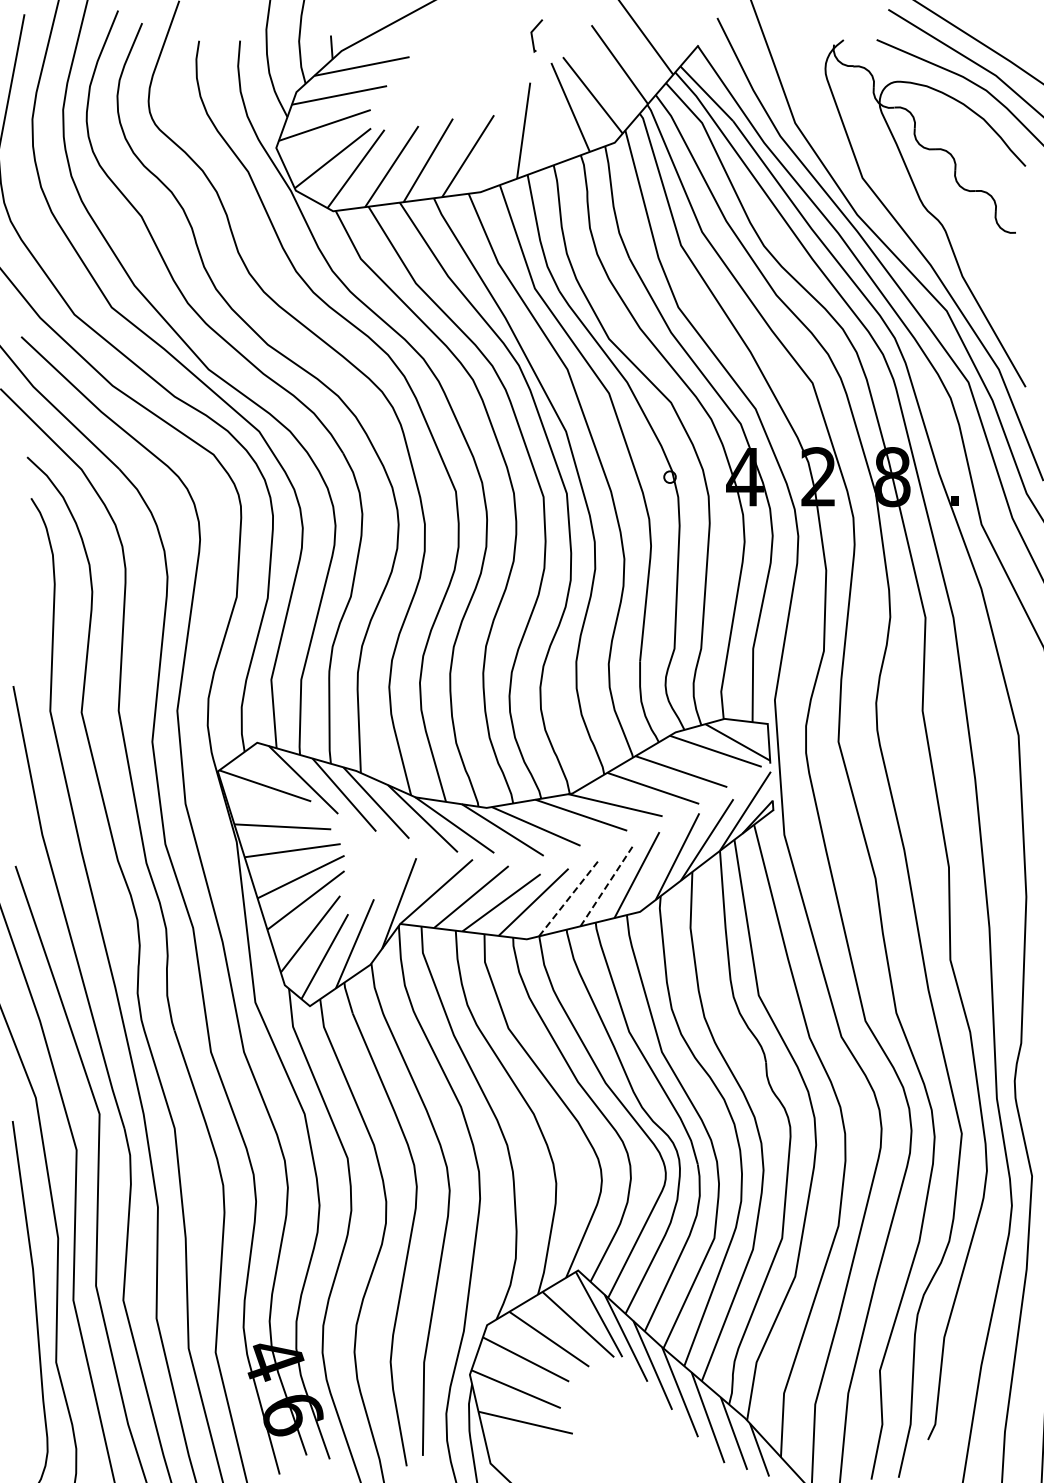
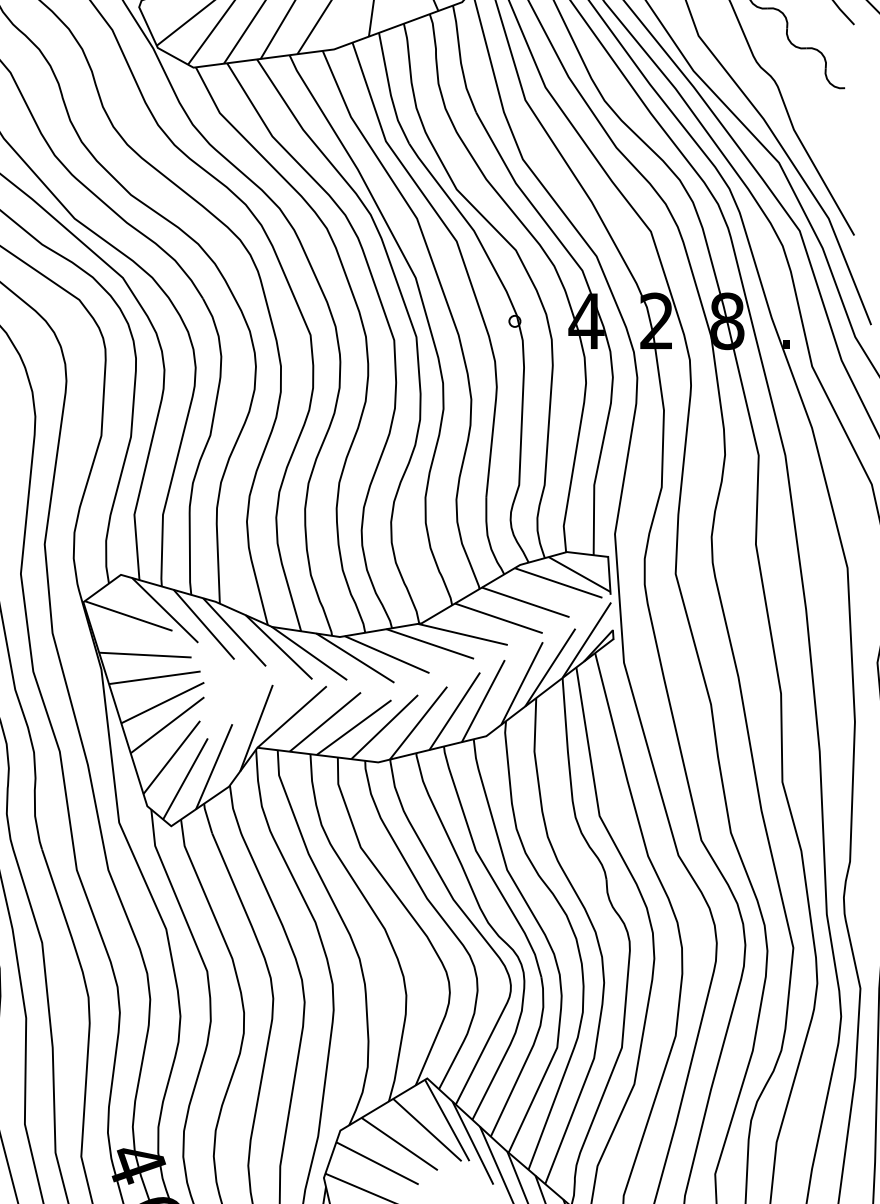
line: (607, 885) -> (455, 711), dashed -> solid
line: (569, 897) -> (418, 722), dashed -> solid

